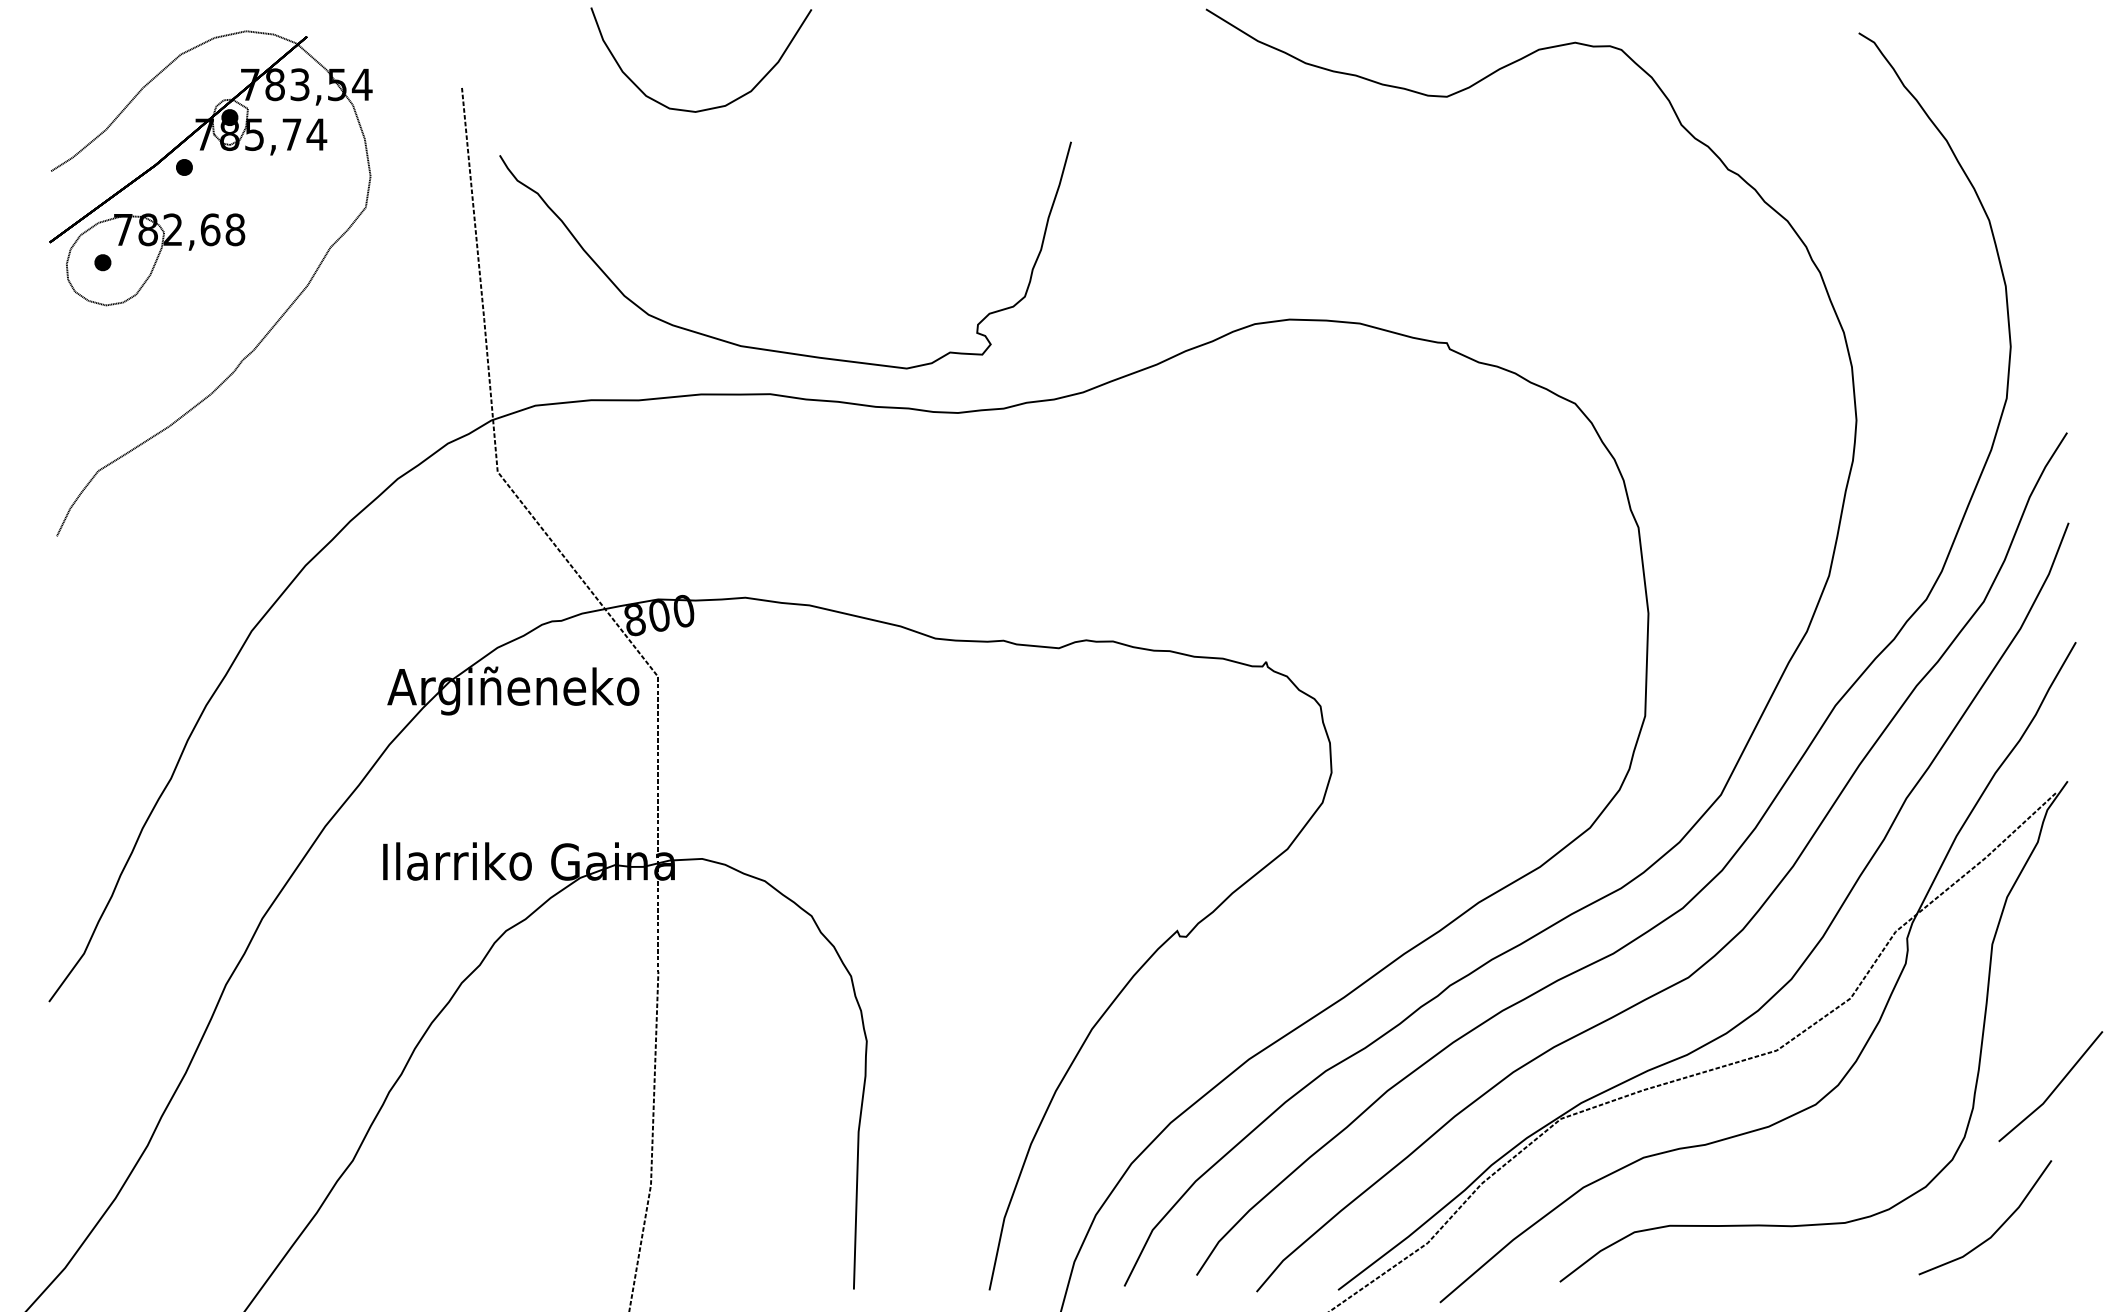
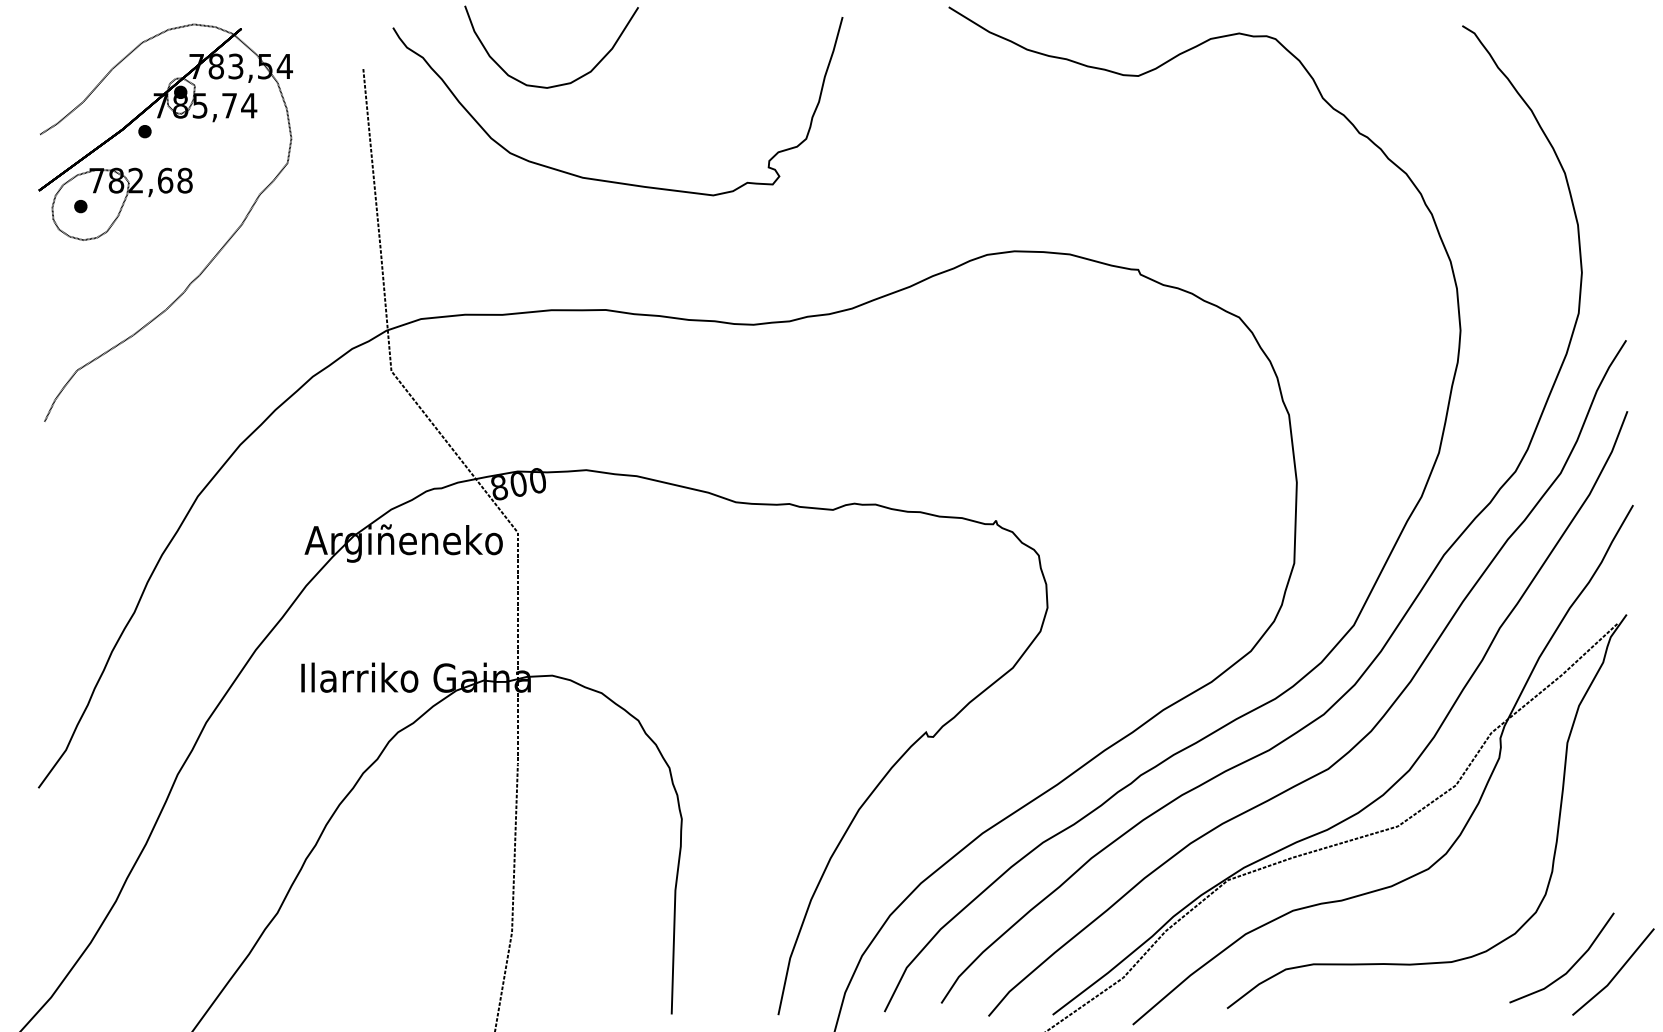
curve: (772, 349) -> (607, 180), moved
line: (2053, 1089) -> (1615, 974), moved

